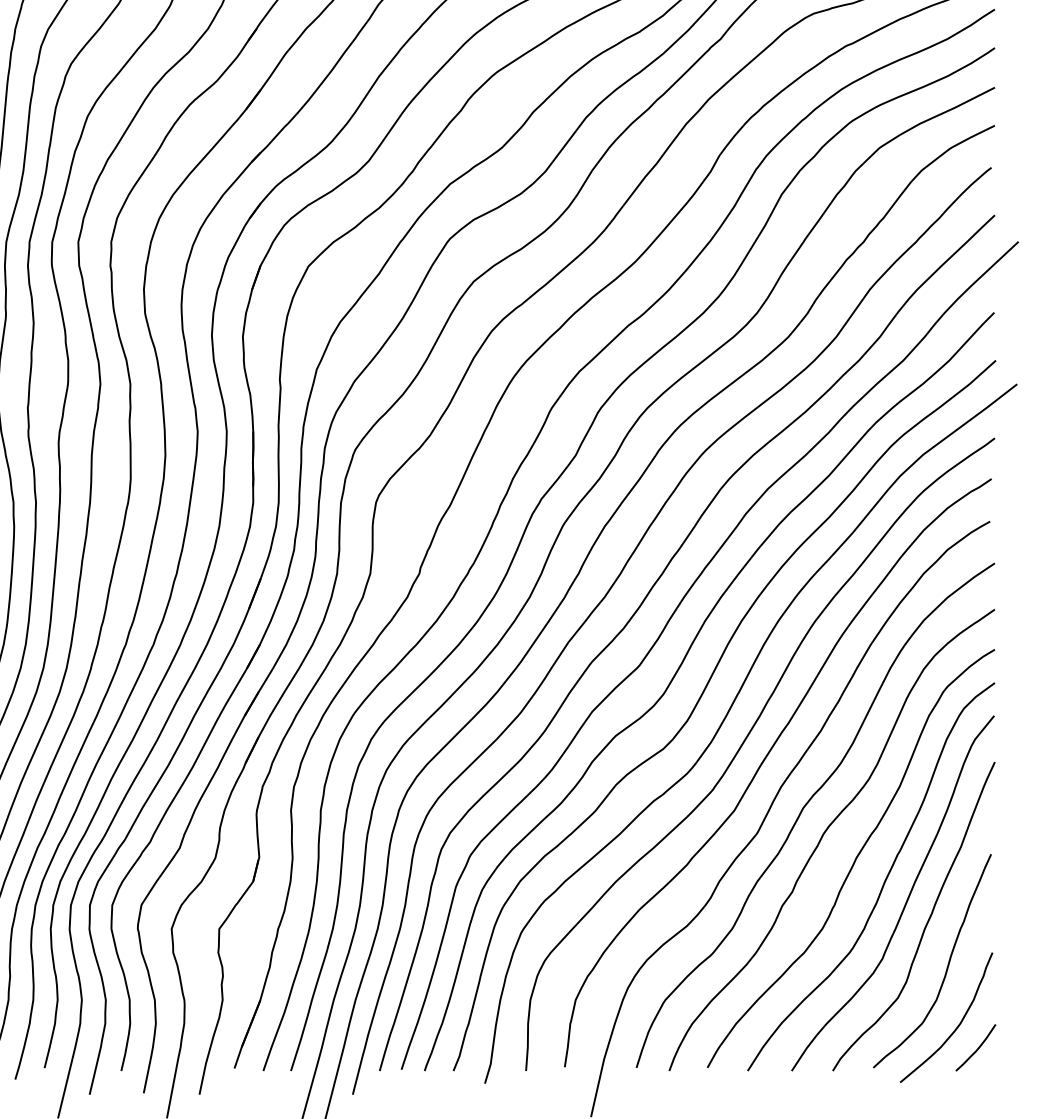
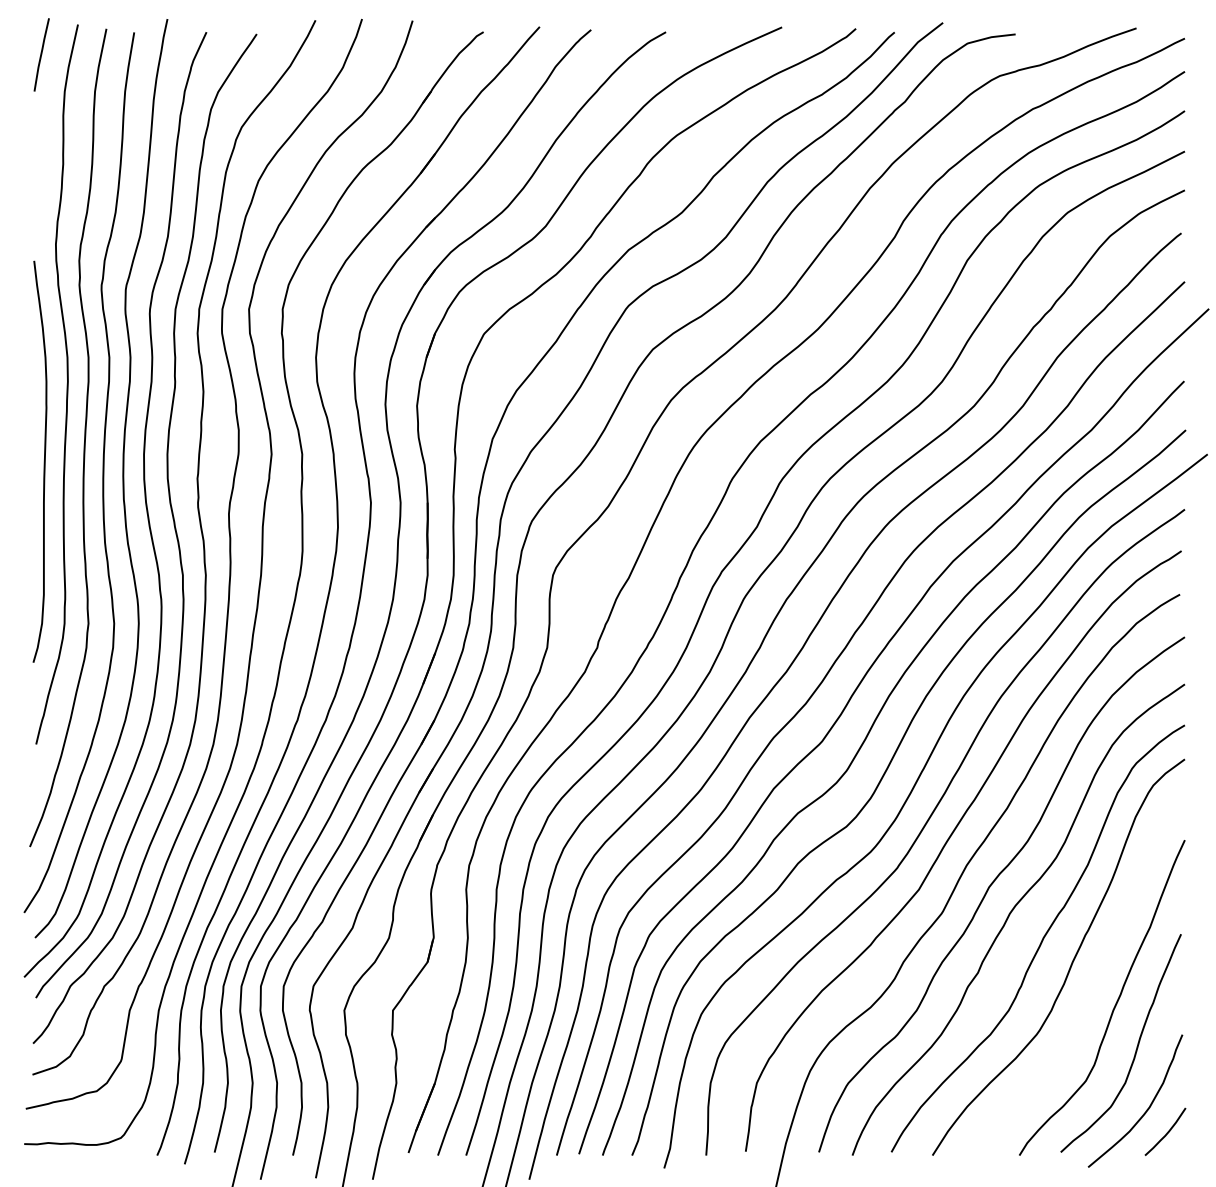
curve: (907, 897) -> (1095, 978), removed

